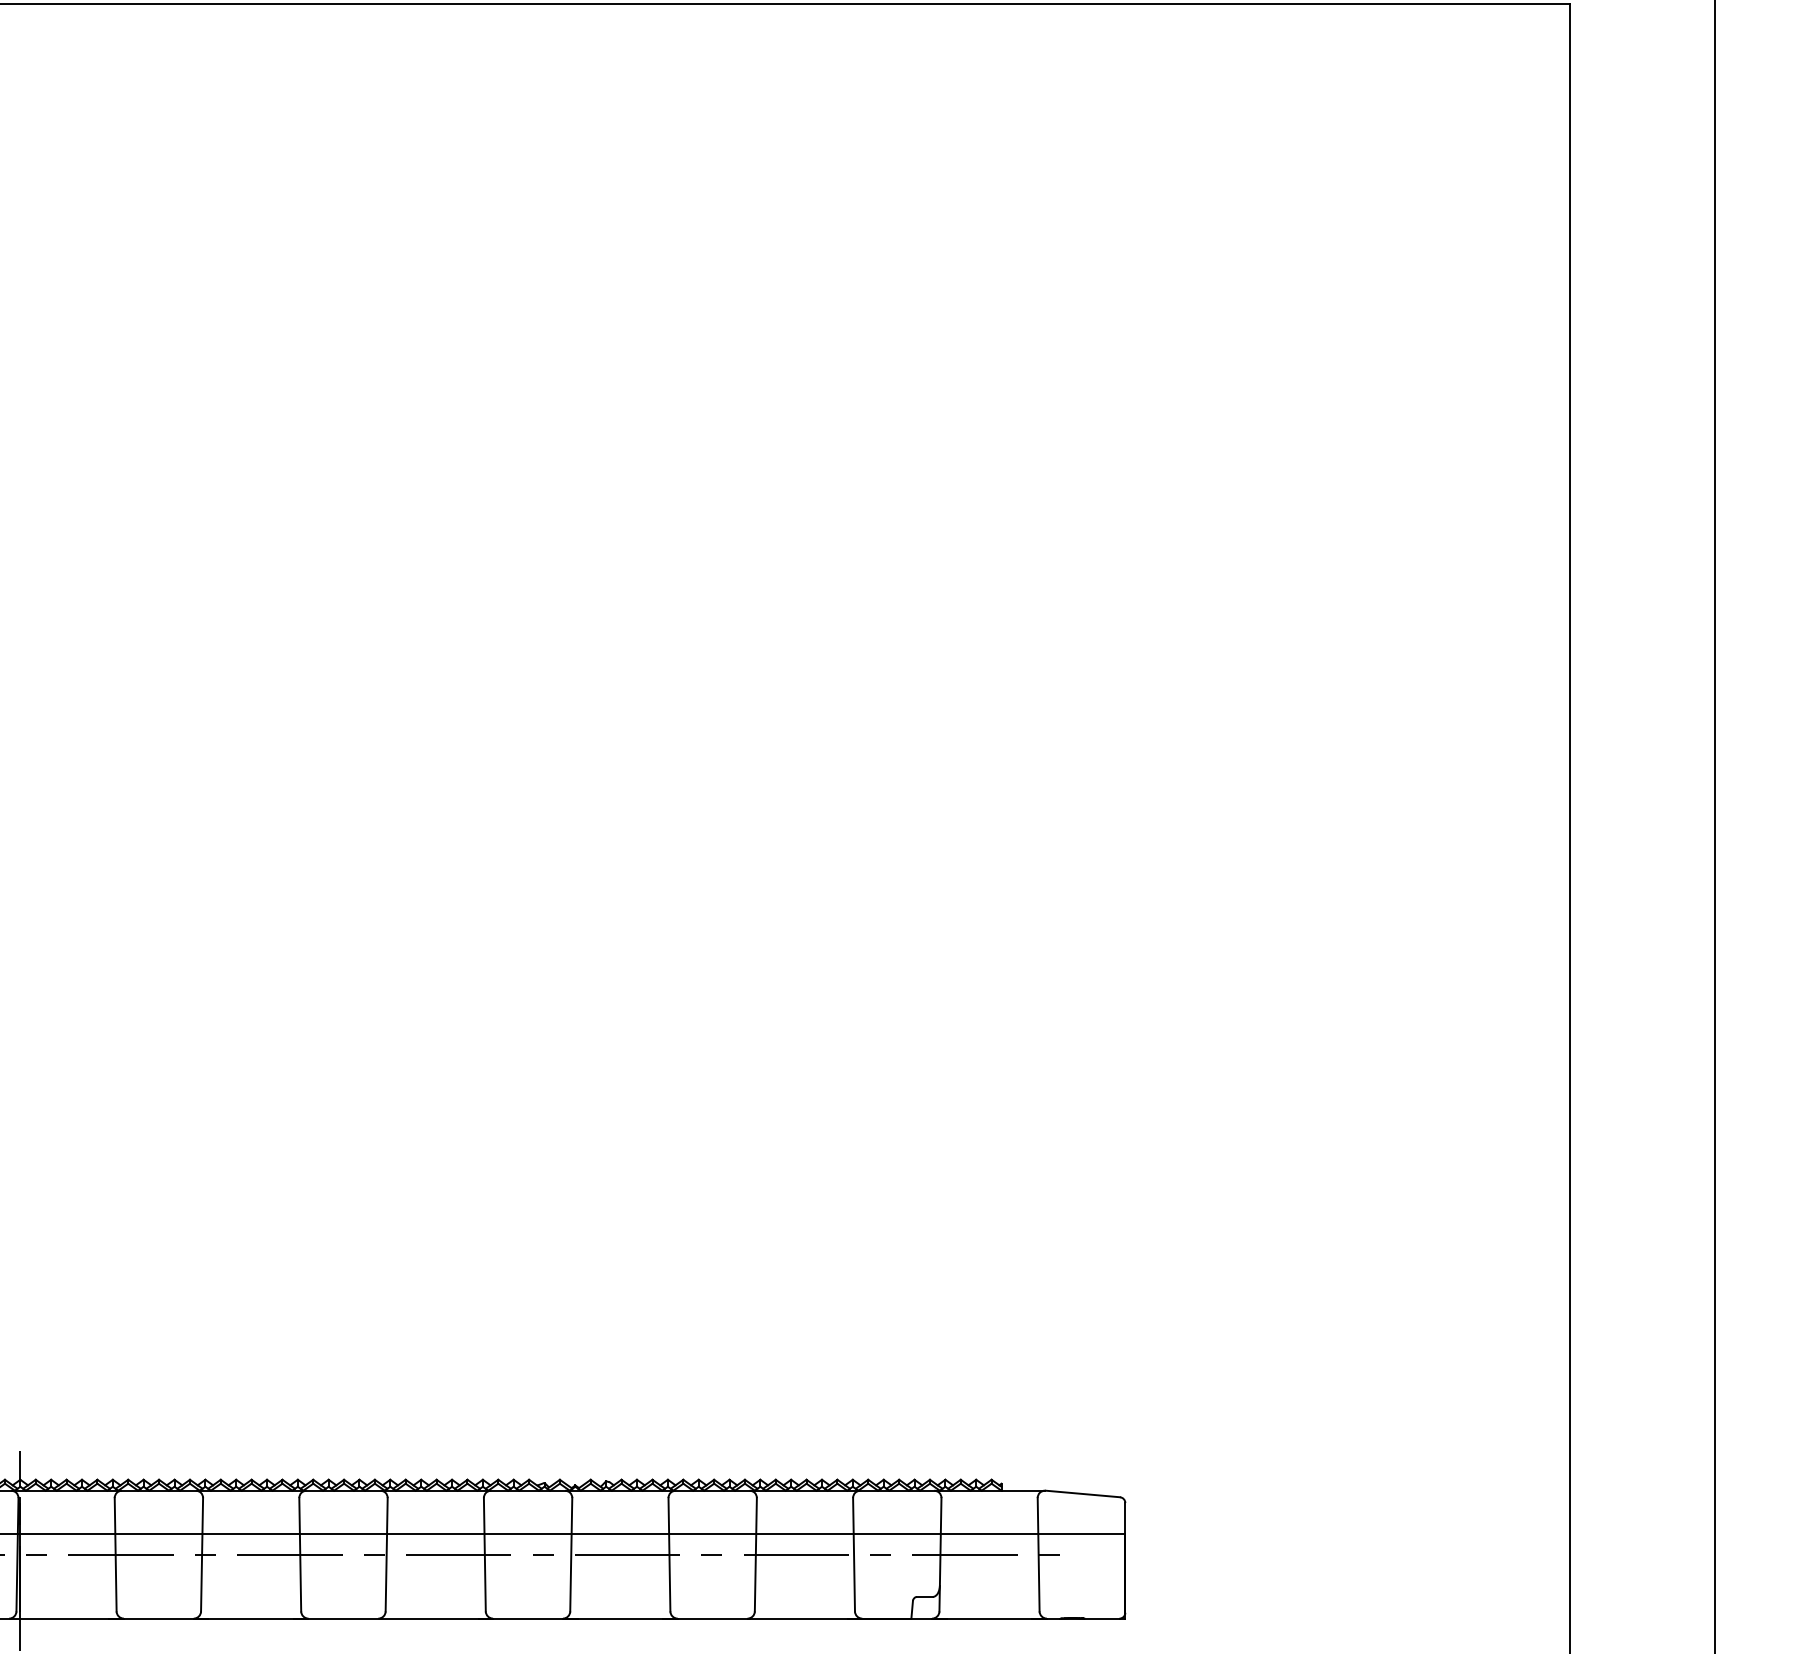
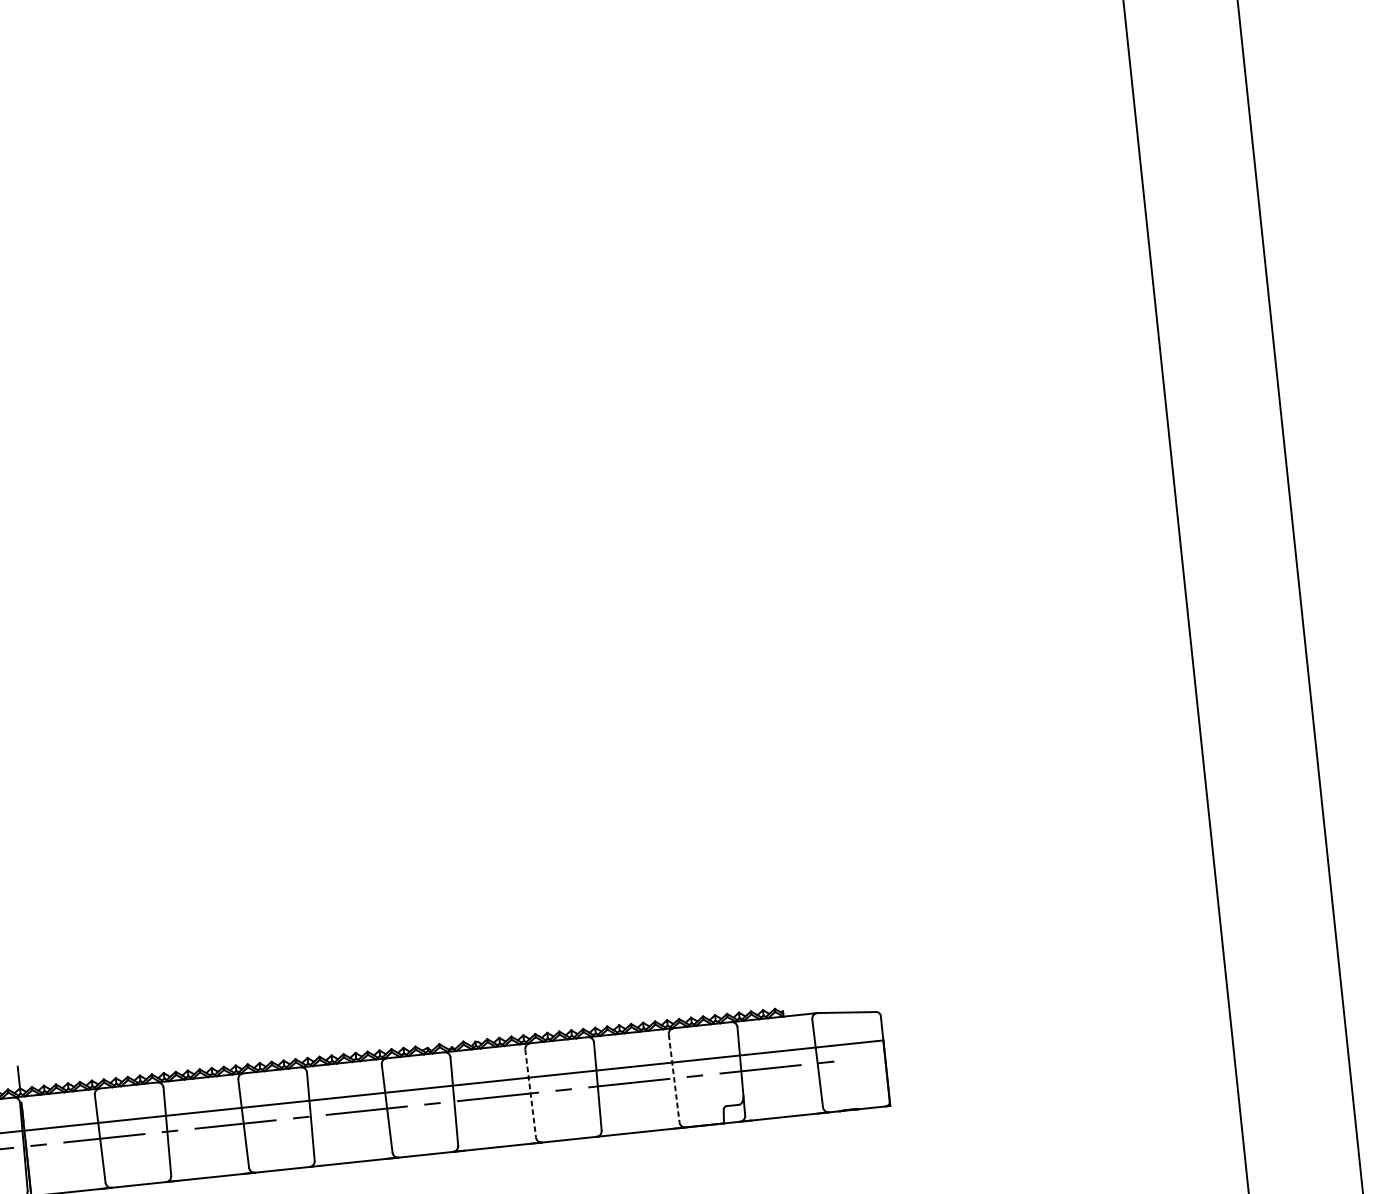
line: (669, 1554) -> (530, 1093), solid -> dashed
line: (854, 1554) -> (674, 1078), solid -> dashed

